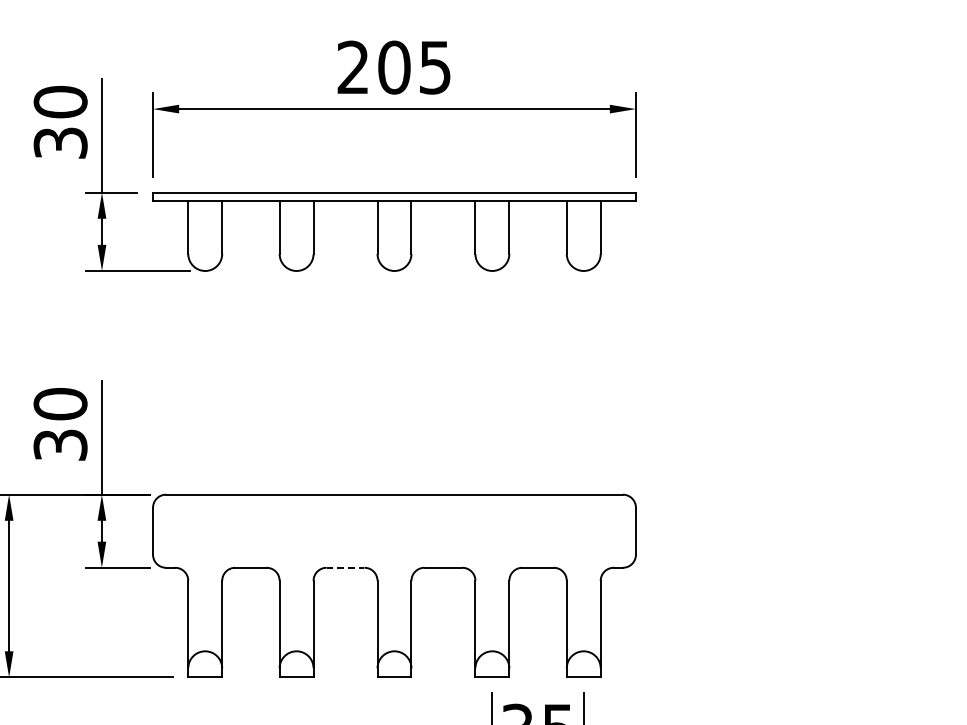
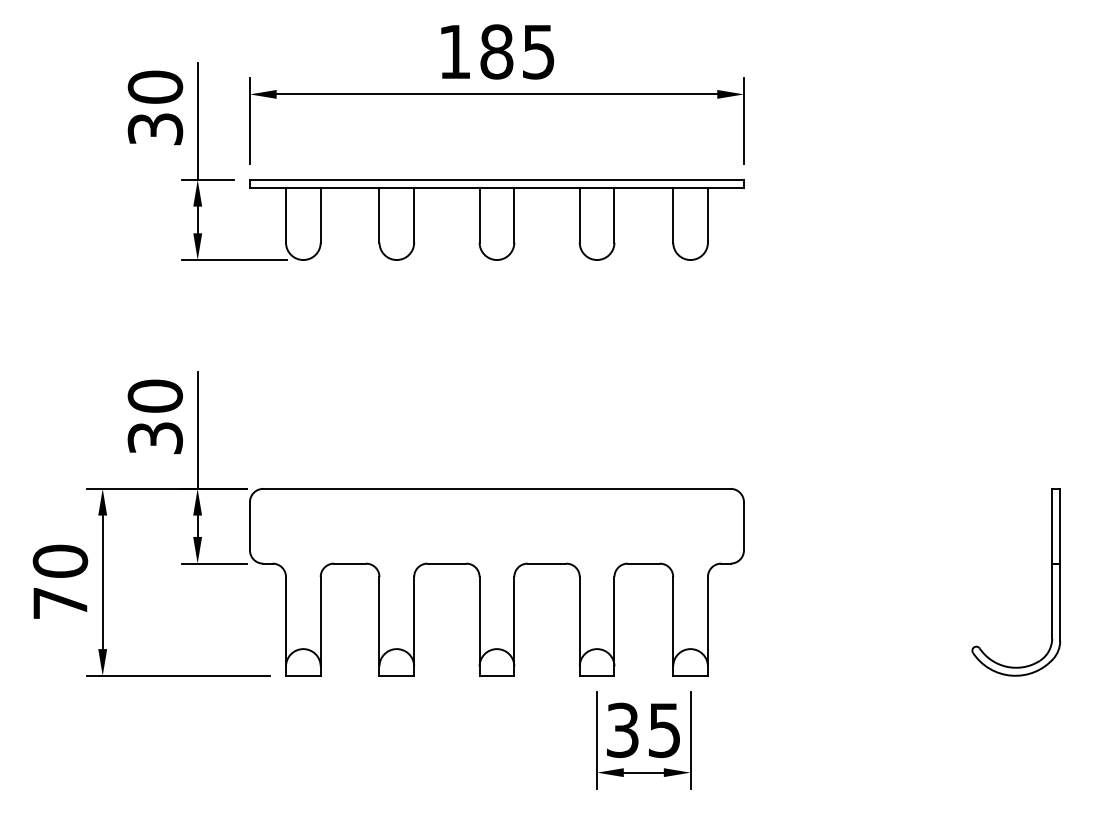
text: (374, 67) -> (476, 51), 205 -> 185
line: (346, 567) -> (447, 563), dashed -> solid
part: (936, 586) -> (1051, 582), added

